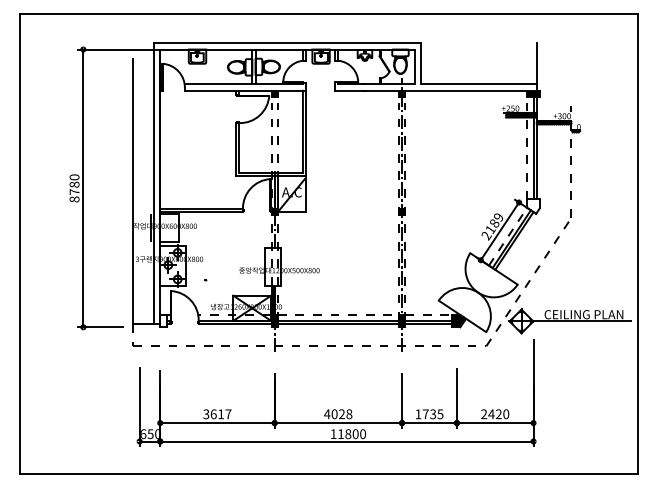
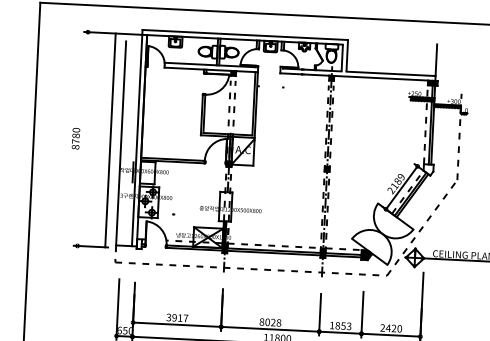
line: (83, 188) -> (110, 140), moved
text: (213, 414) -> (174, 317), 3617 -> 3917
text: (327, 414) -> (262, 322), 4028 -> 8028
text: (432, 414) -> (342, 326), 1735 -> 1853

